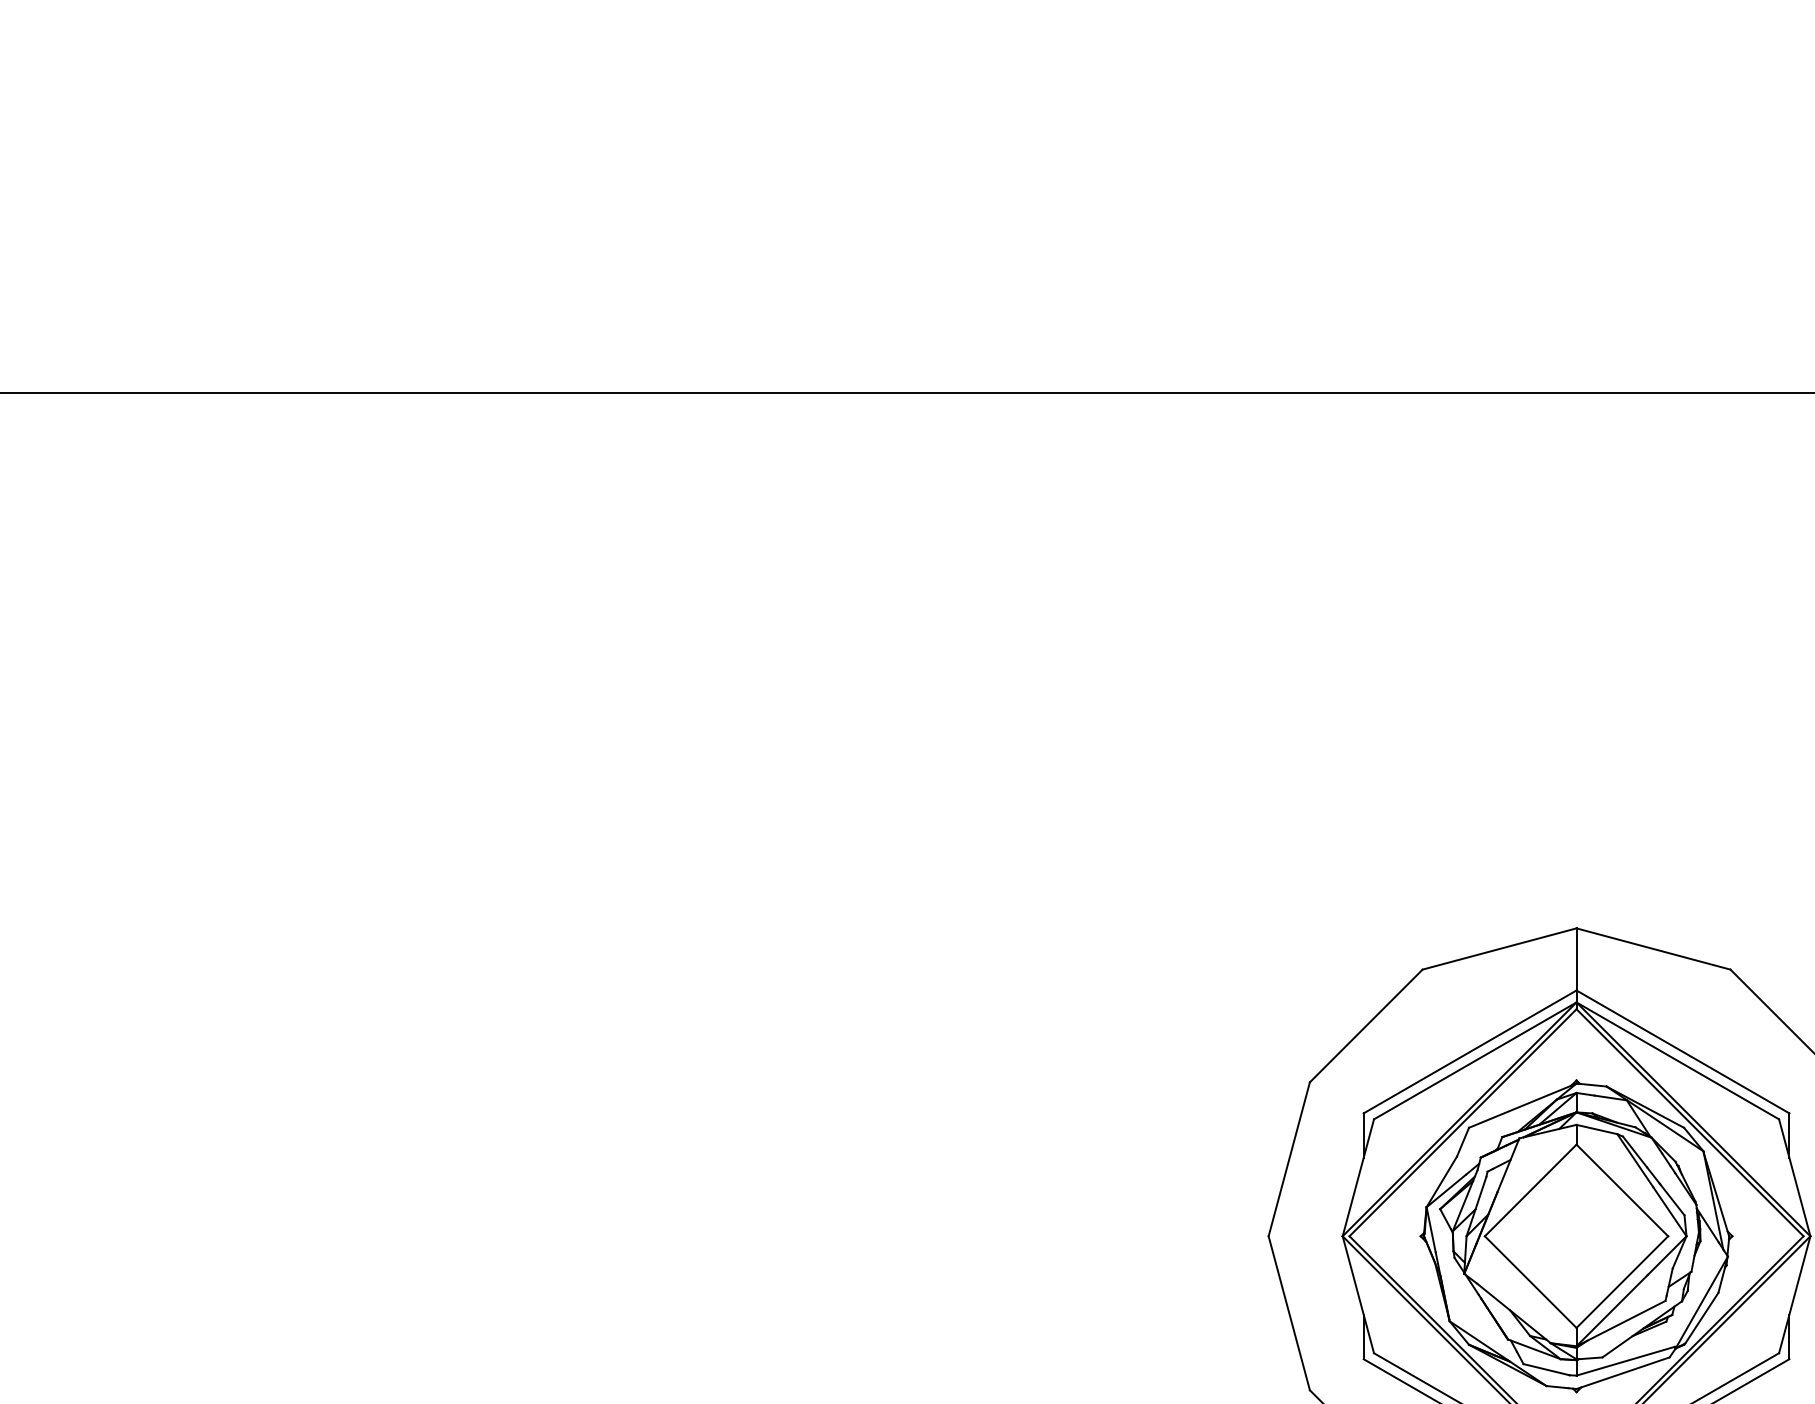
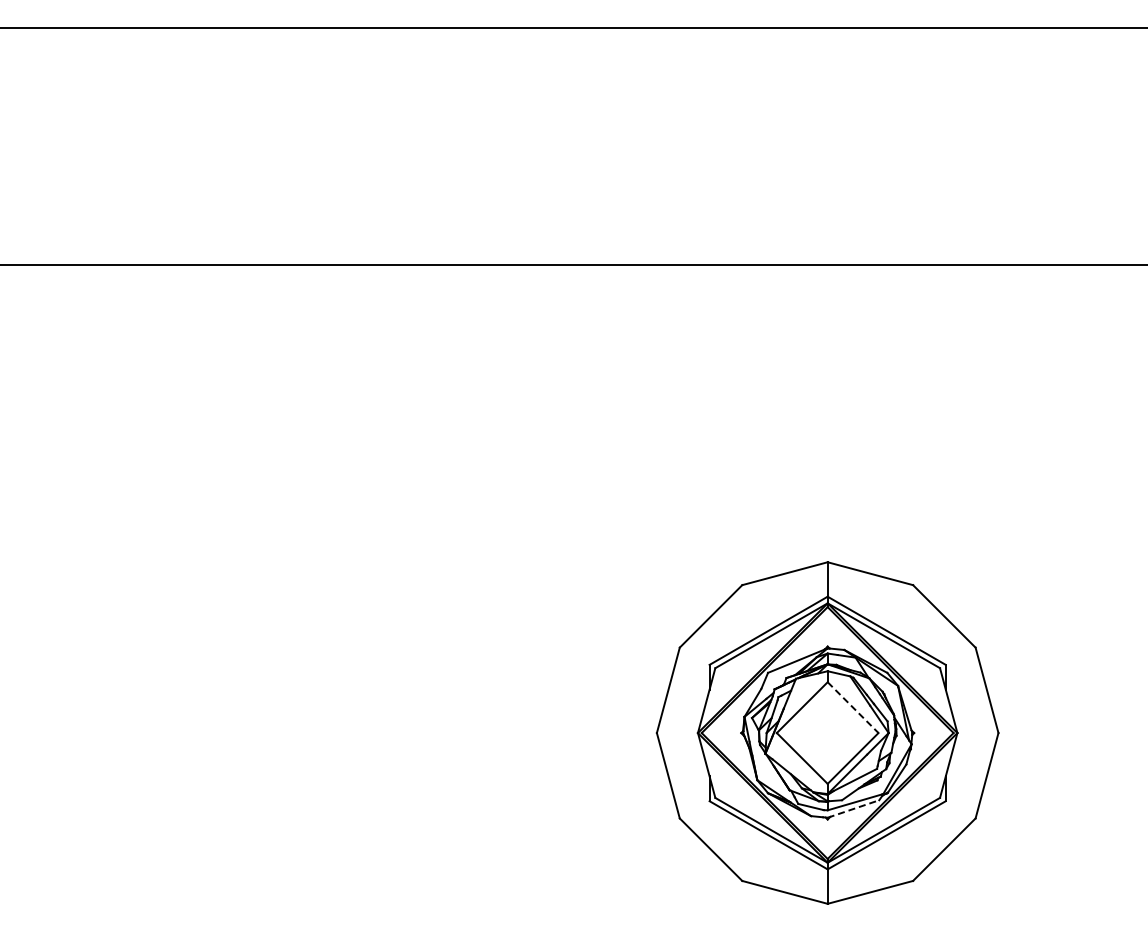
line: (1623, 1190) -> (853, 707), solid -> dashed
line: (1623, 1372) -> (853, 808), solid -> dashed

